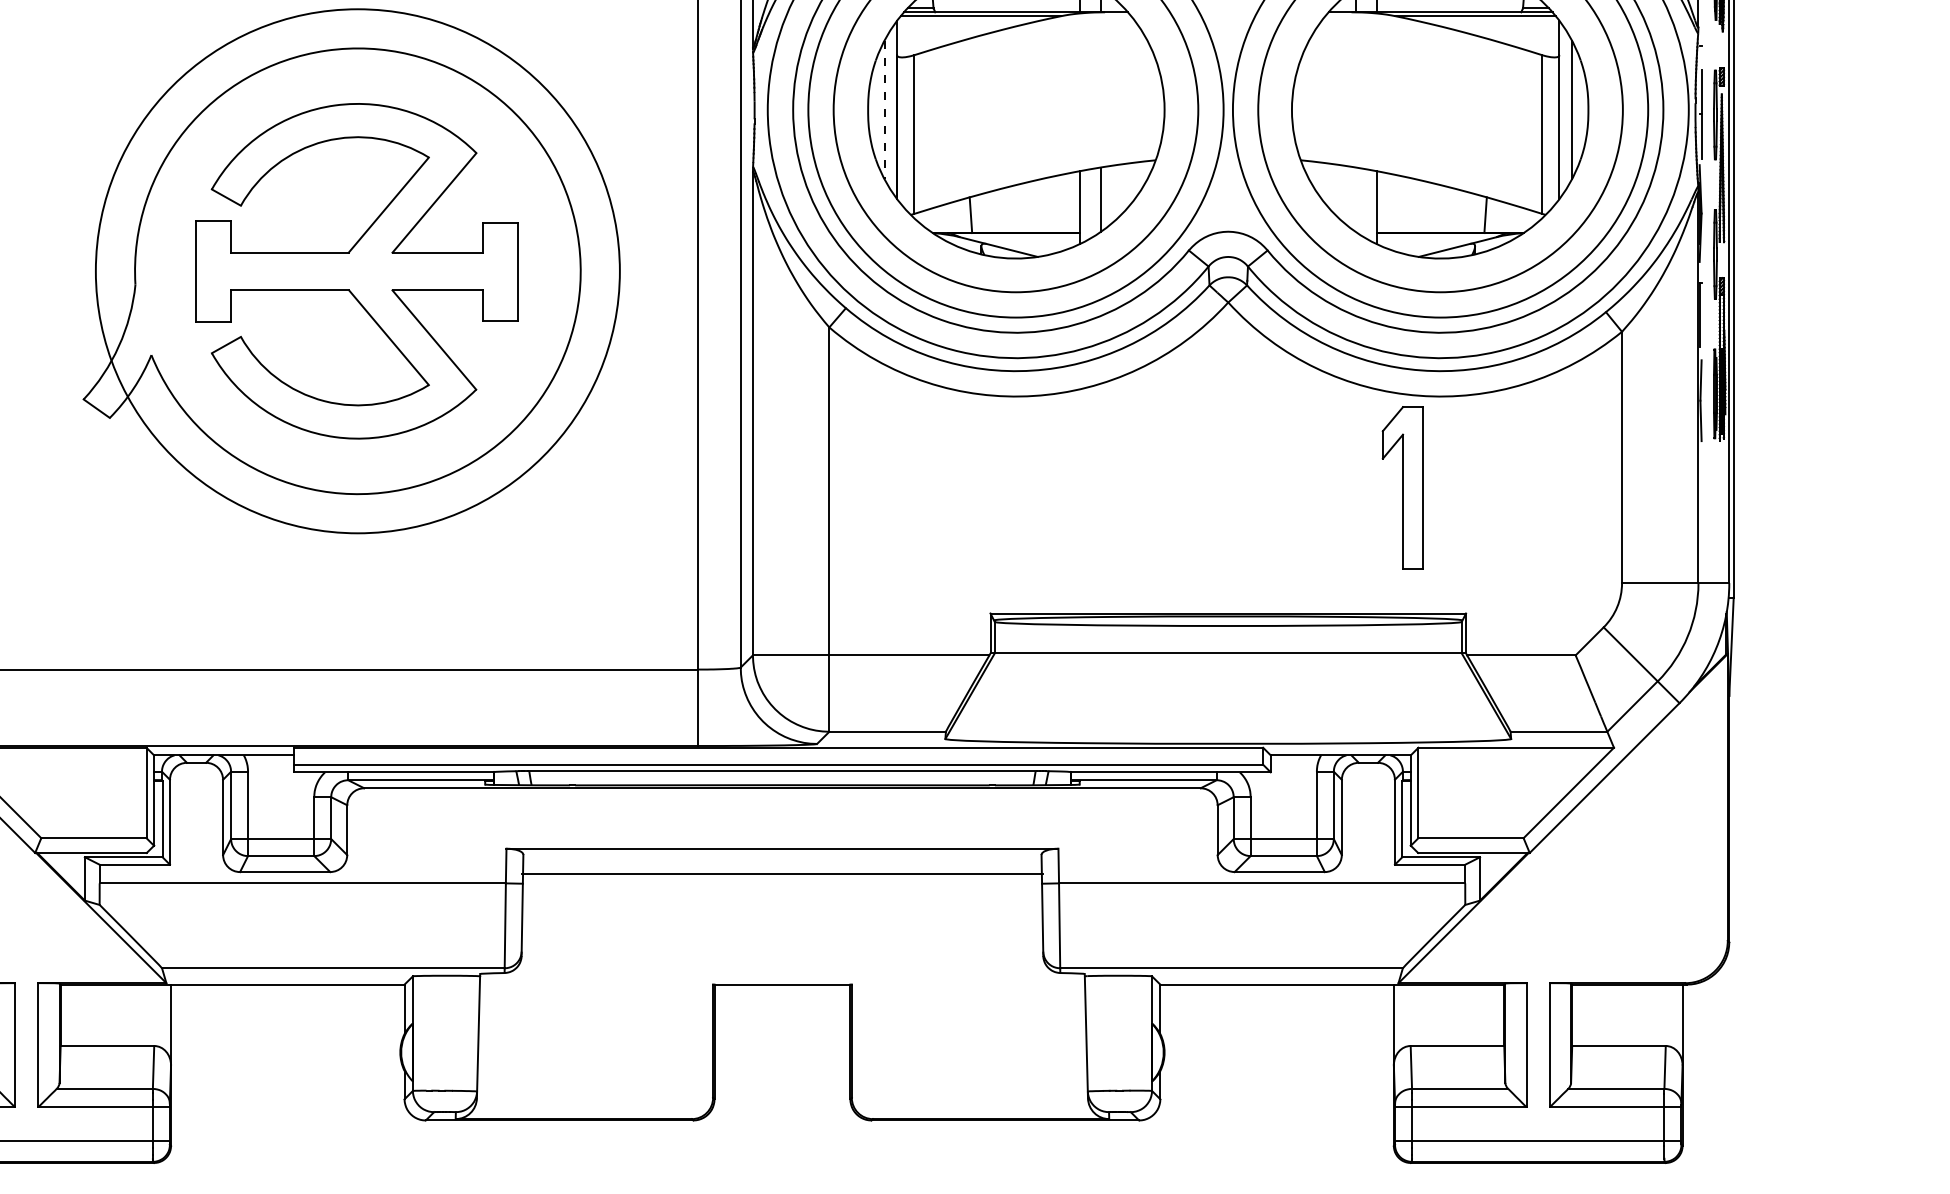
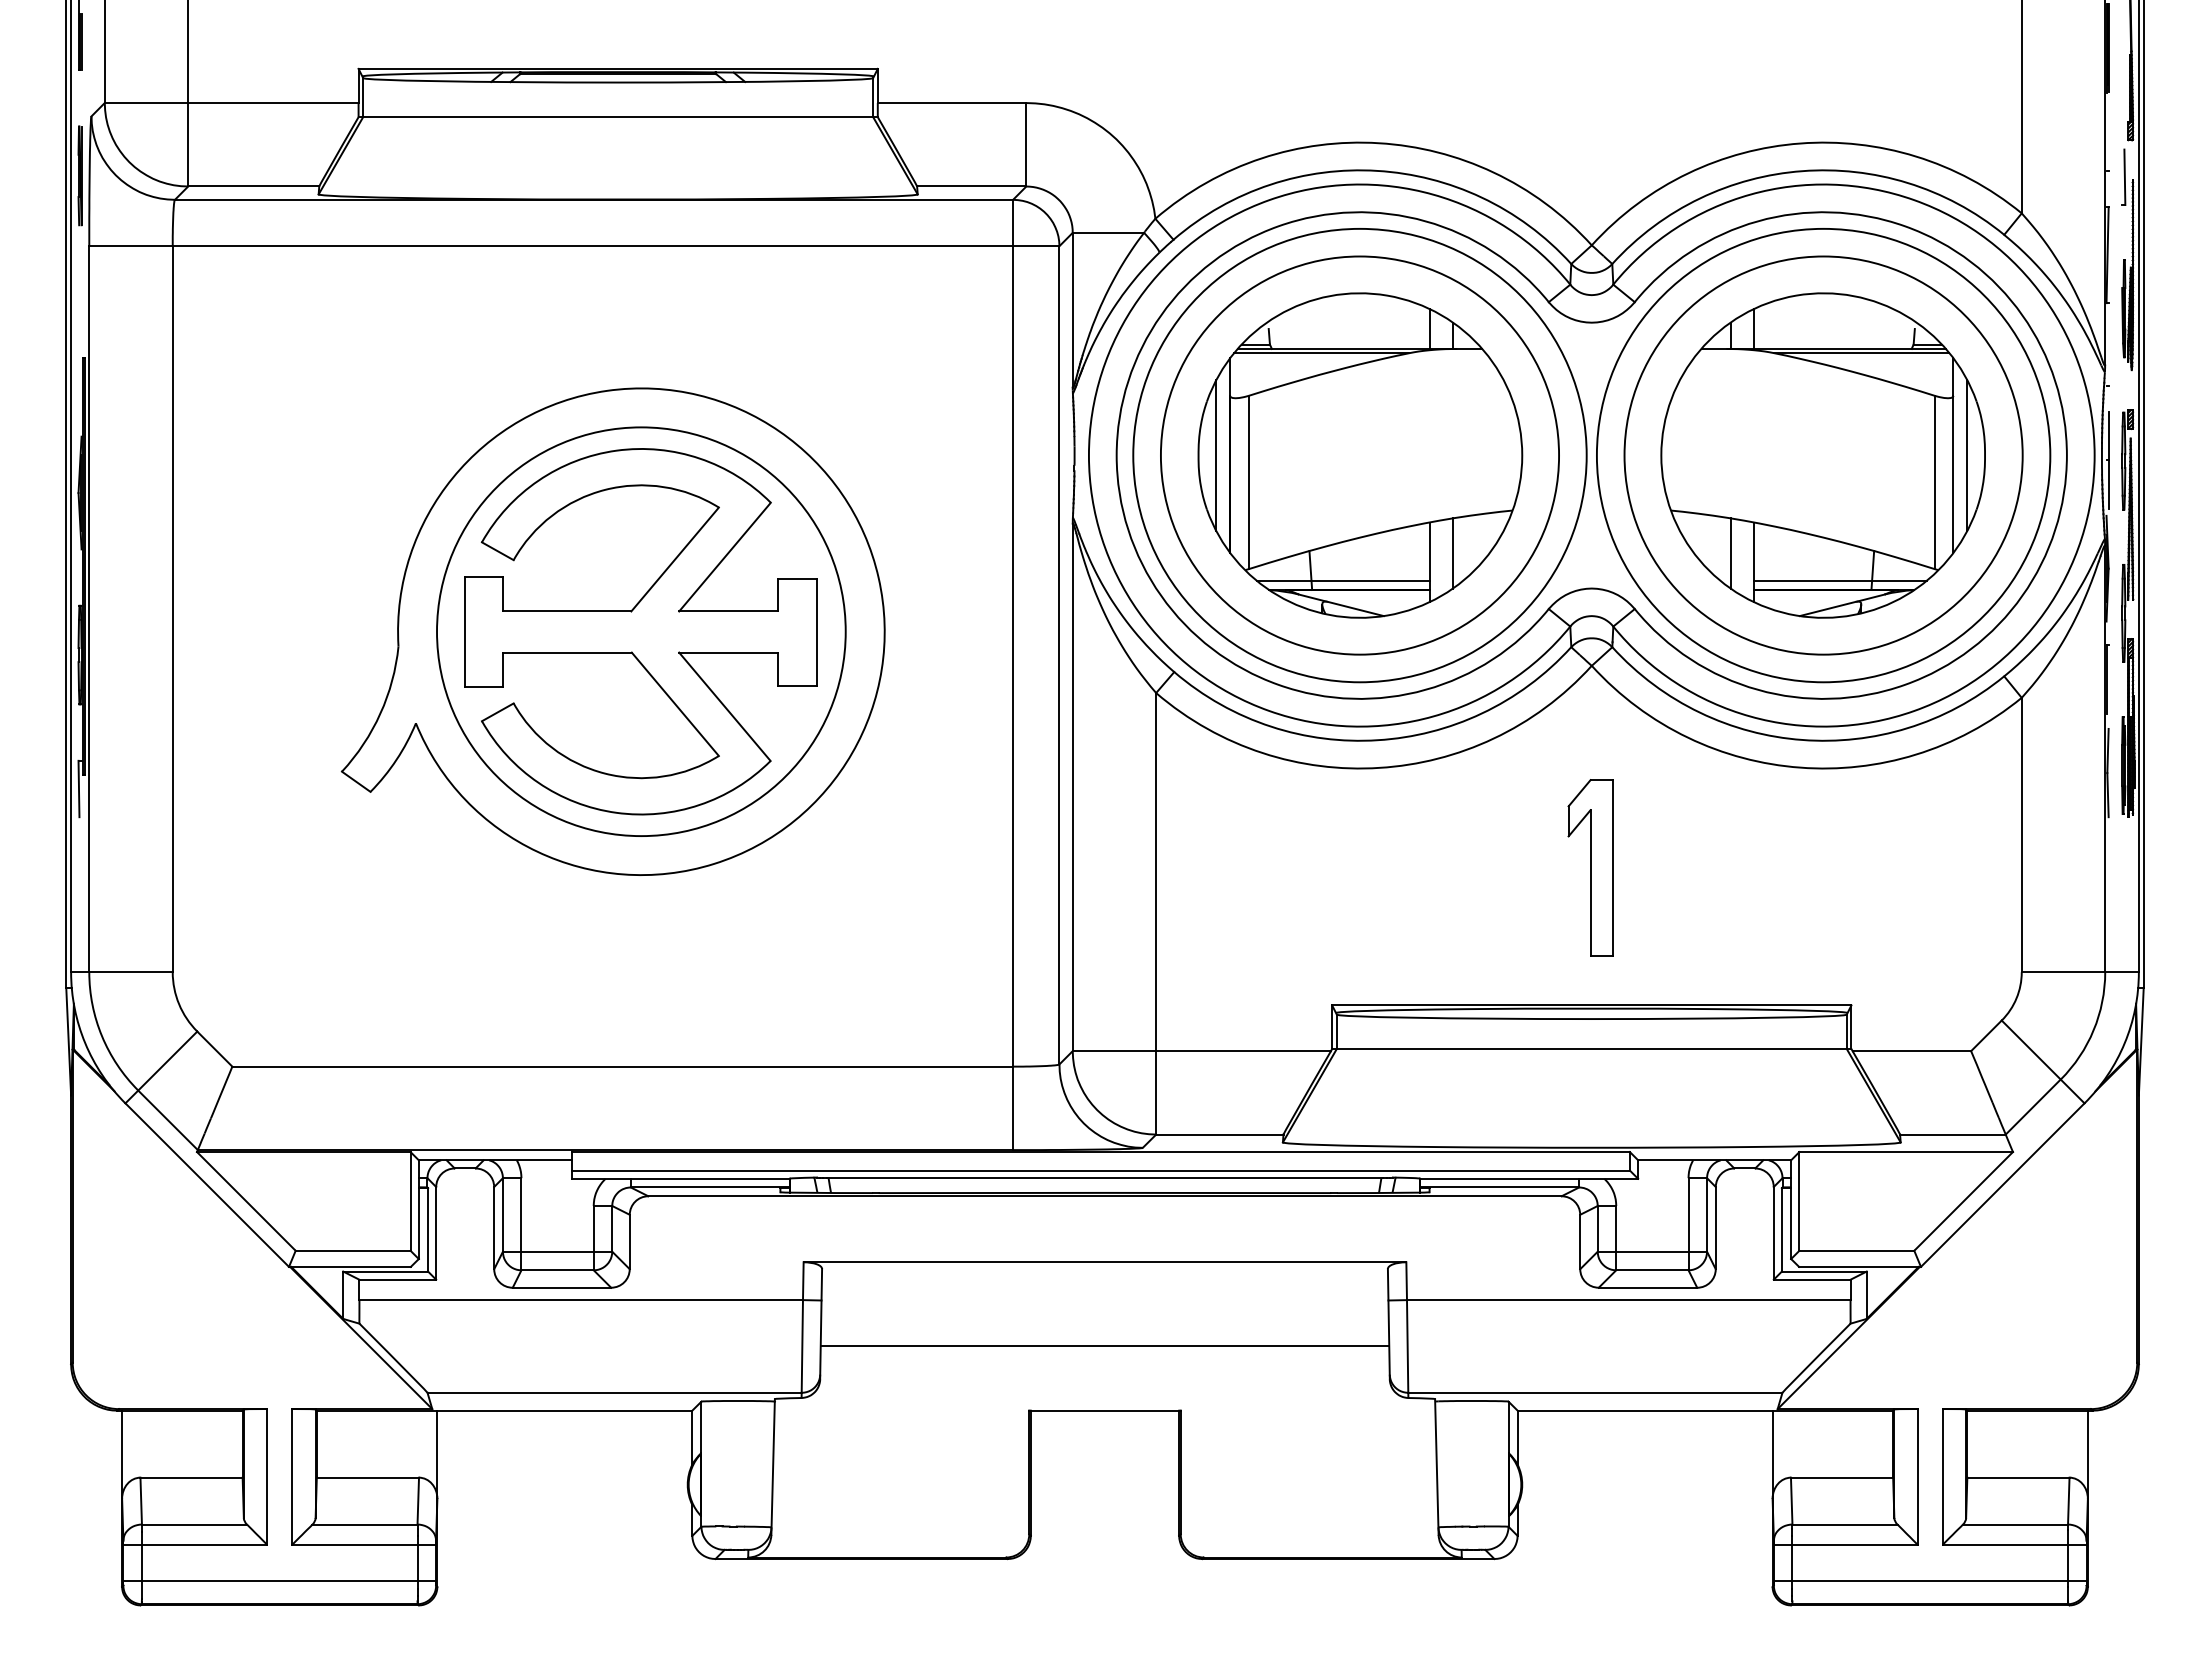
line: (884, 109) -> (1216, 455), dashed -> solid
line: (1355, 199) -> (1730, 553), added
line: (999, 224) -> (1342, 580), added
line: (1456, 224) -> (1840, 580), added
circle: (357, 271) -> (641, 631), size x0.71
part: (1402, 487) -> (1590, 867), moved
line: (782, 873) -> (1104, 1345), moved

